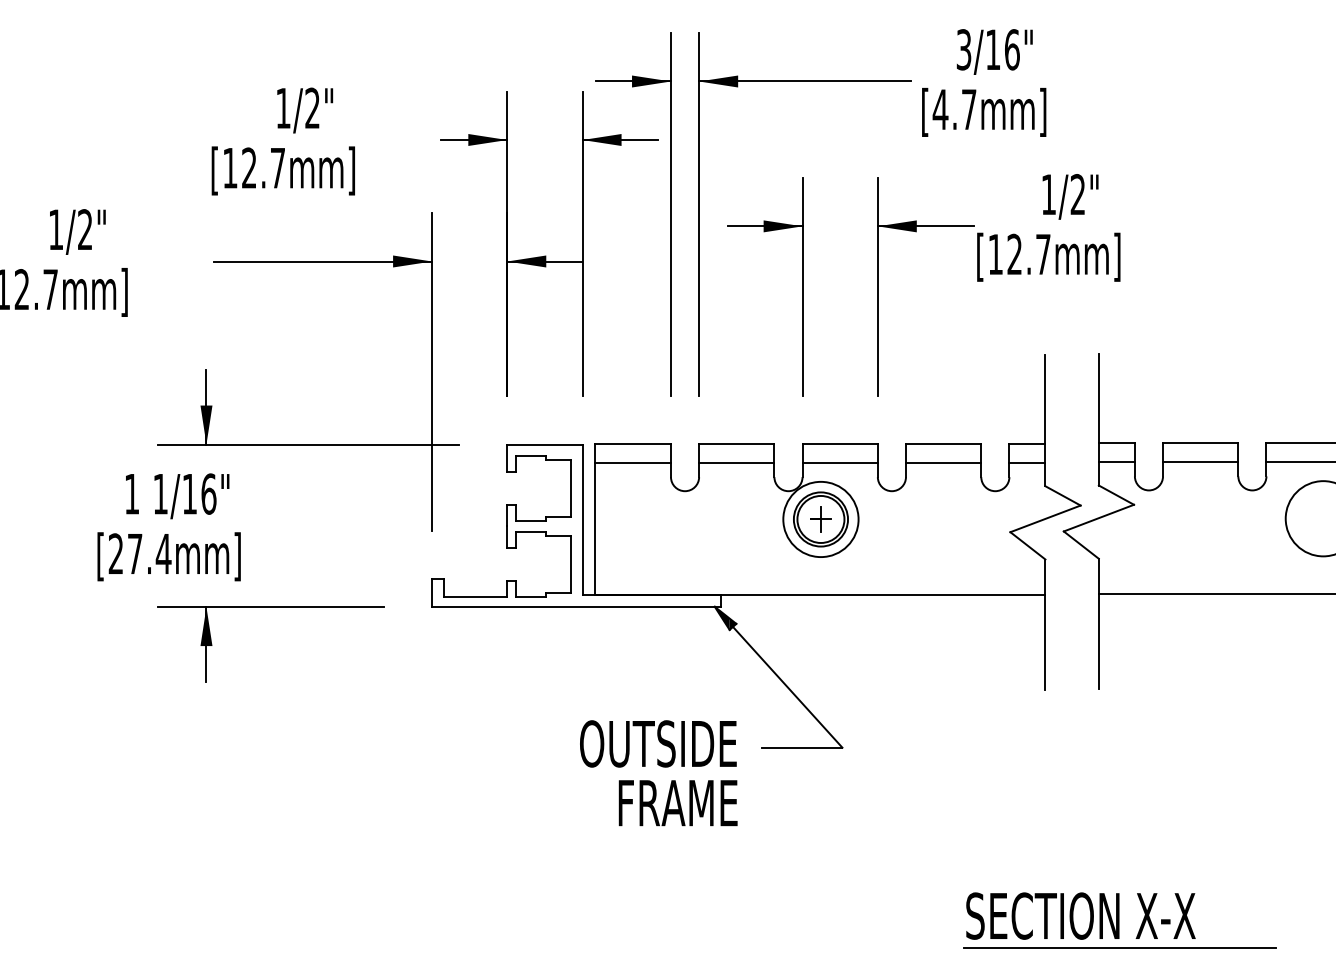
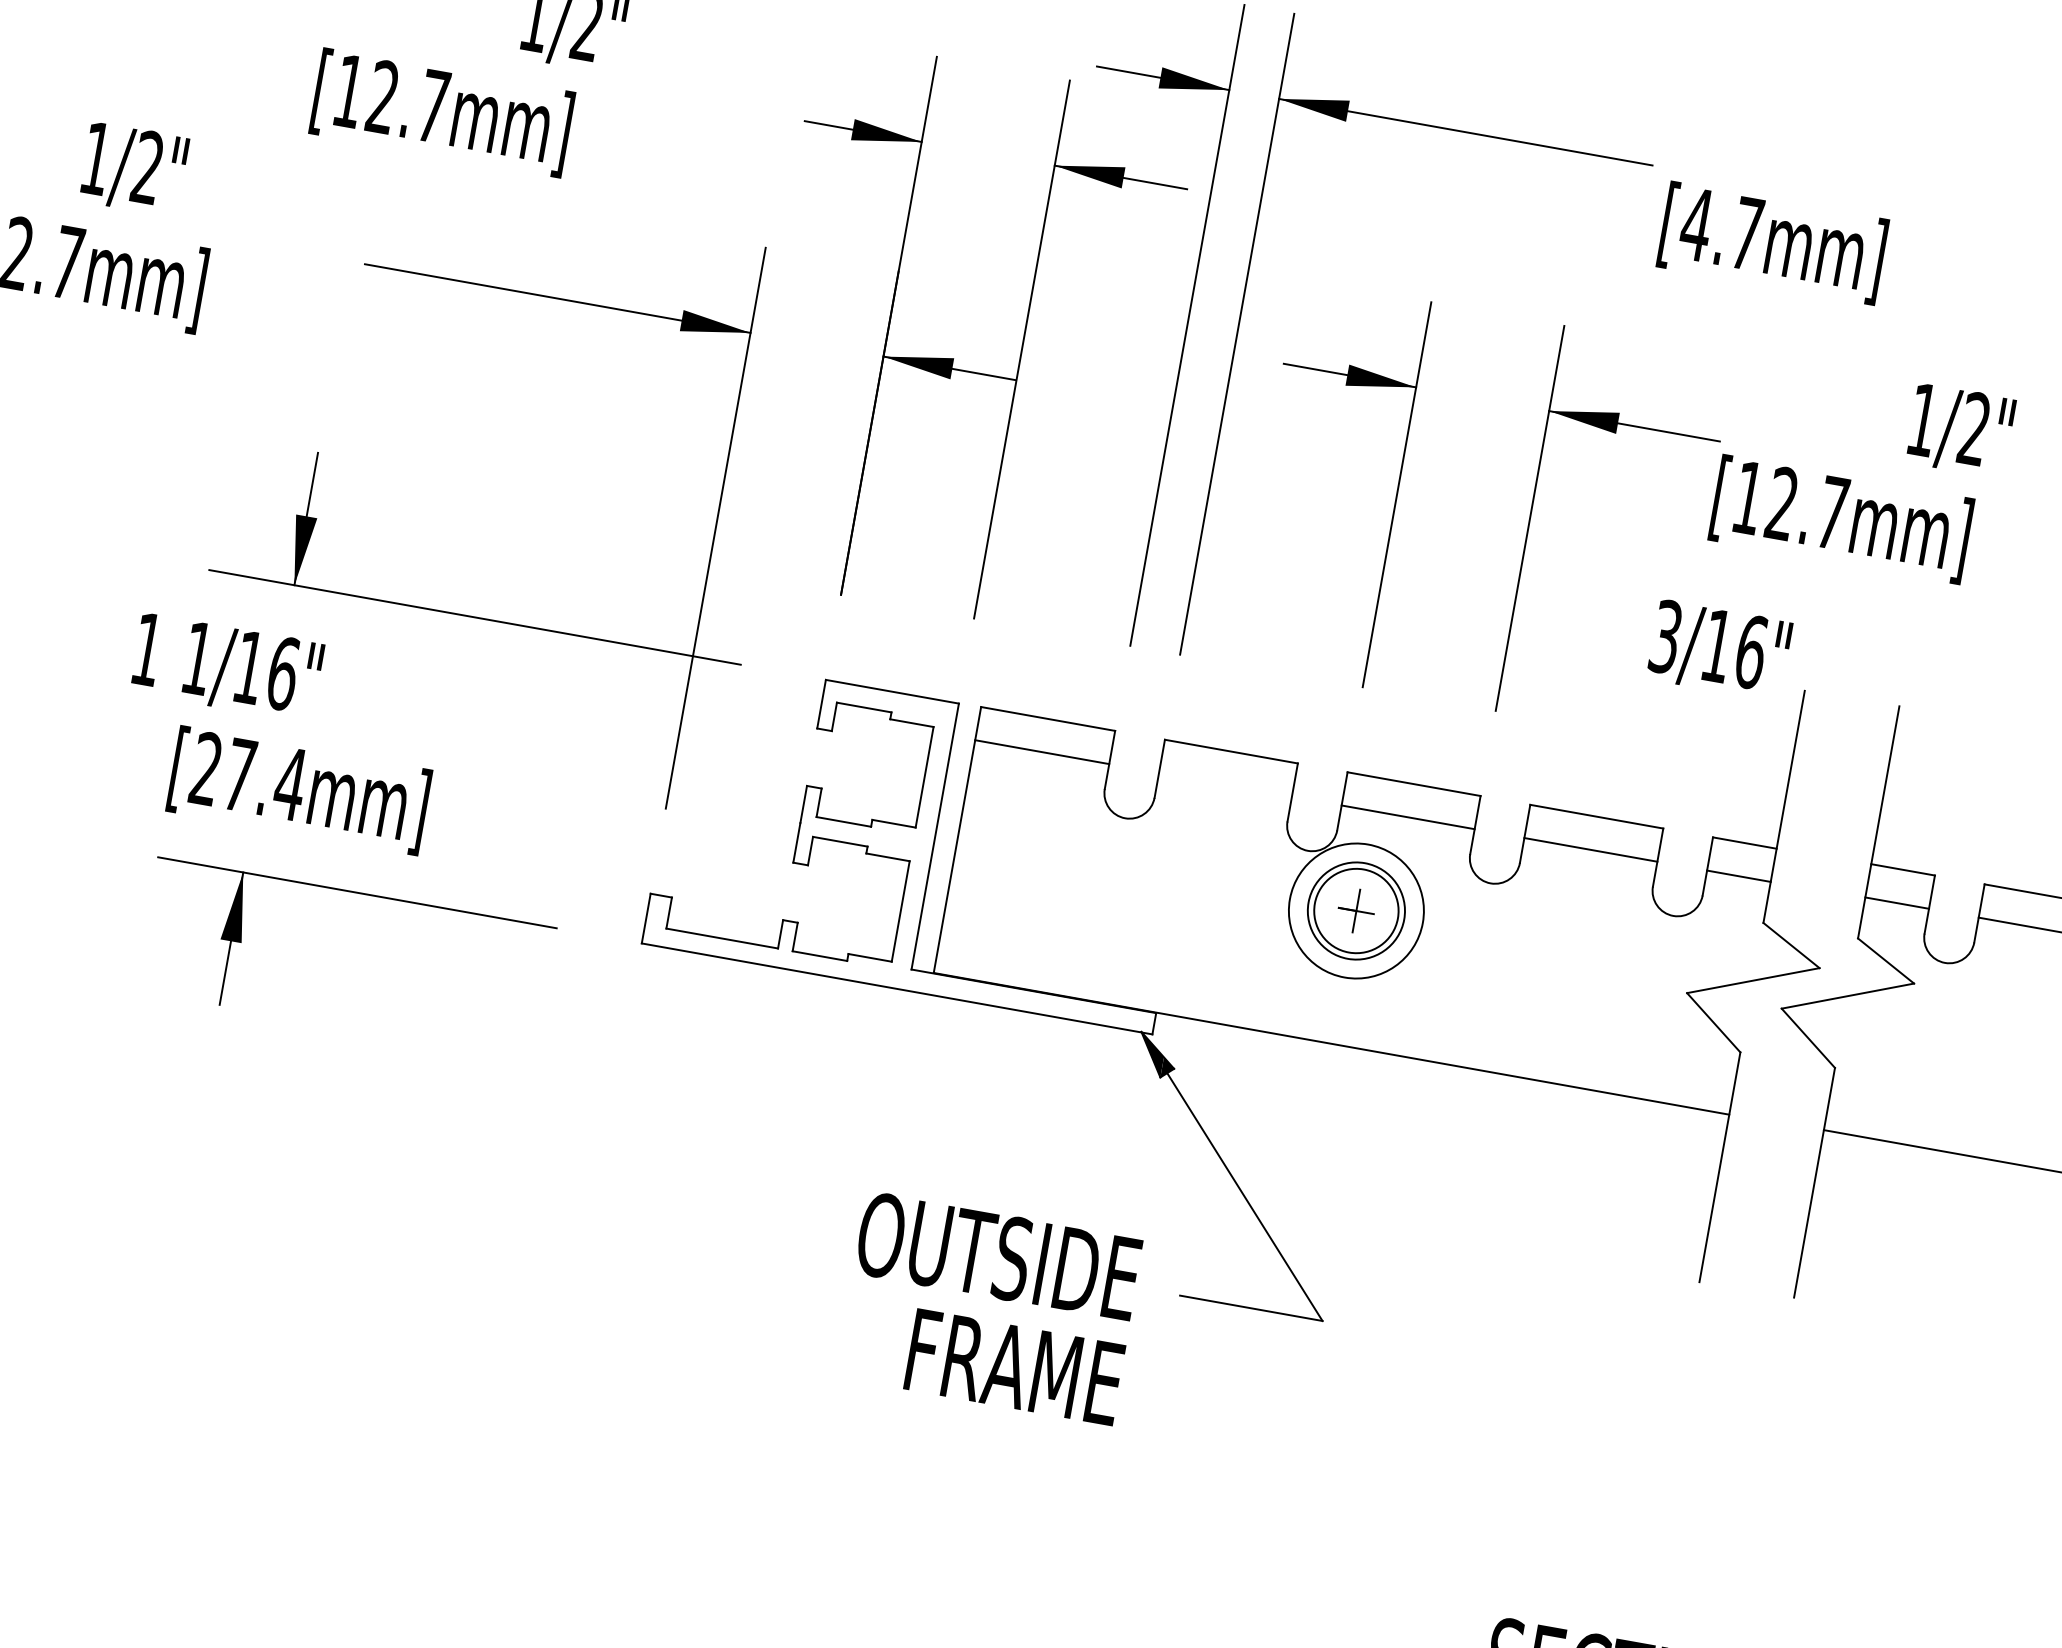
text: (994, 51) -> (1719, 649), moved
text: (282, 170) -> (440, 111), moved
text: (1070, 196) -> (1960, 429), moved
line: (736, 463) -> (1224, 785), removed
text: (168, 556) -> (298, 789), moved

